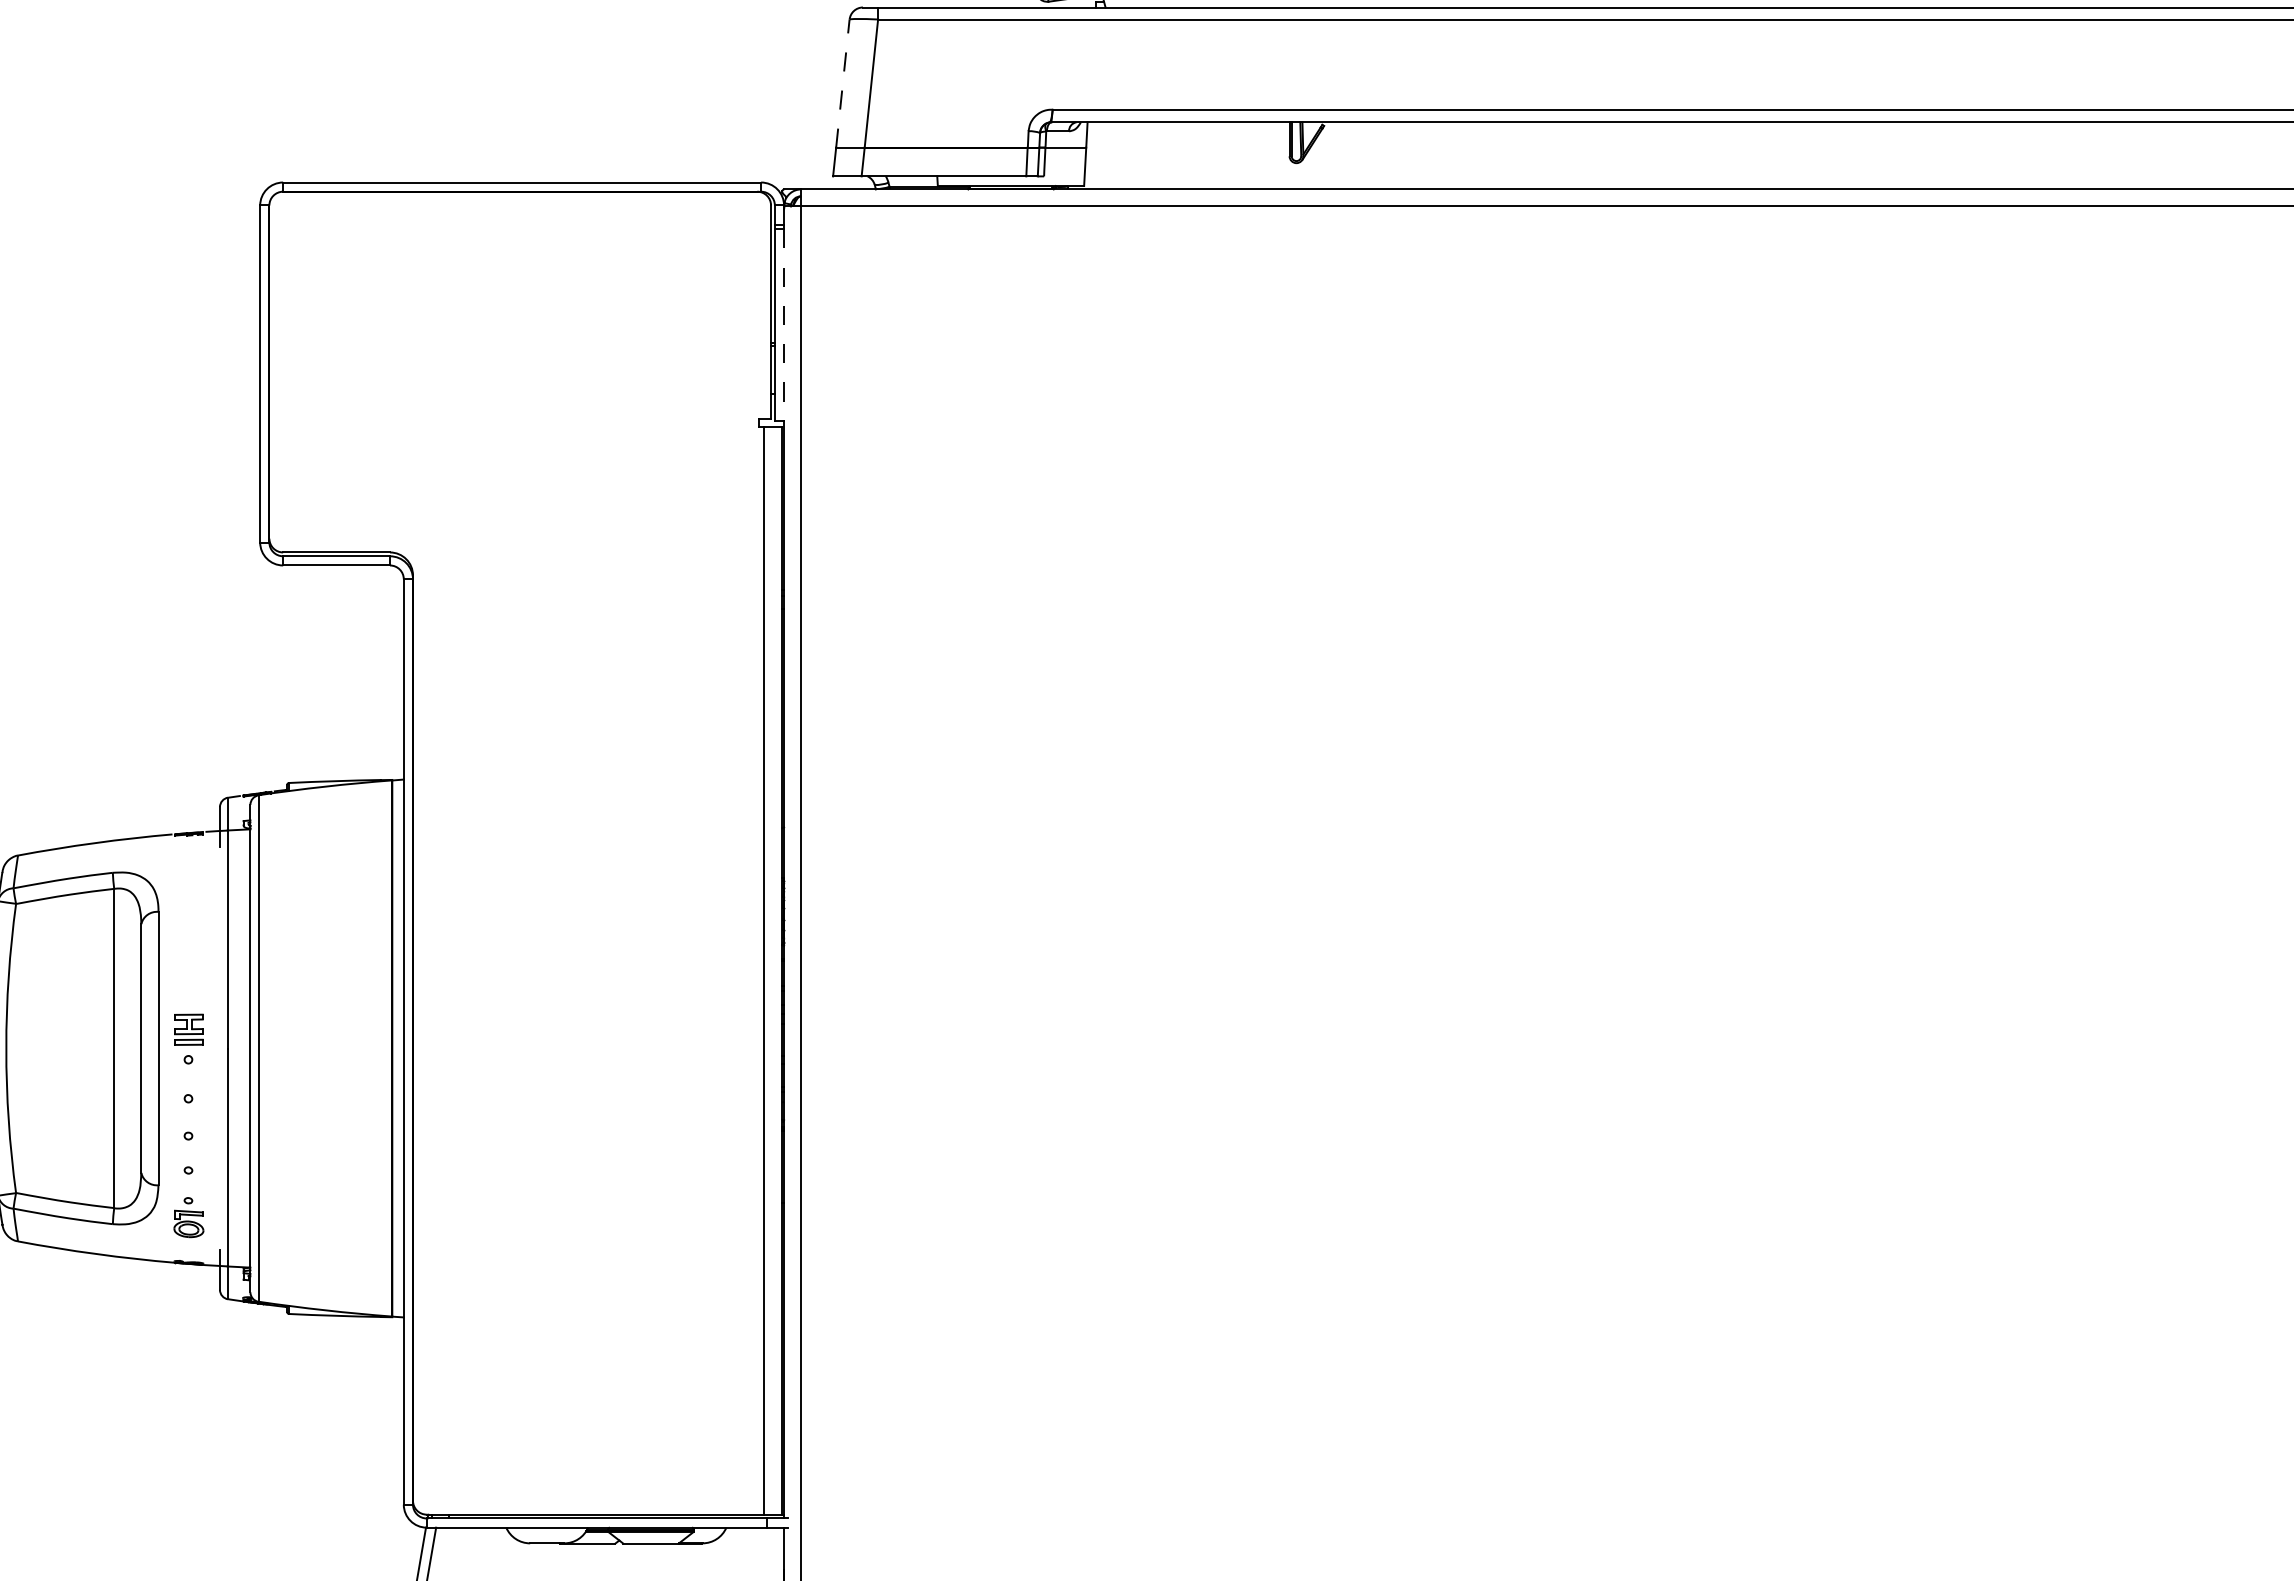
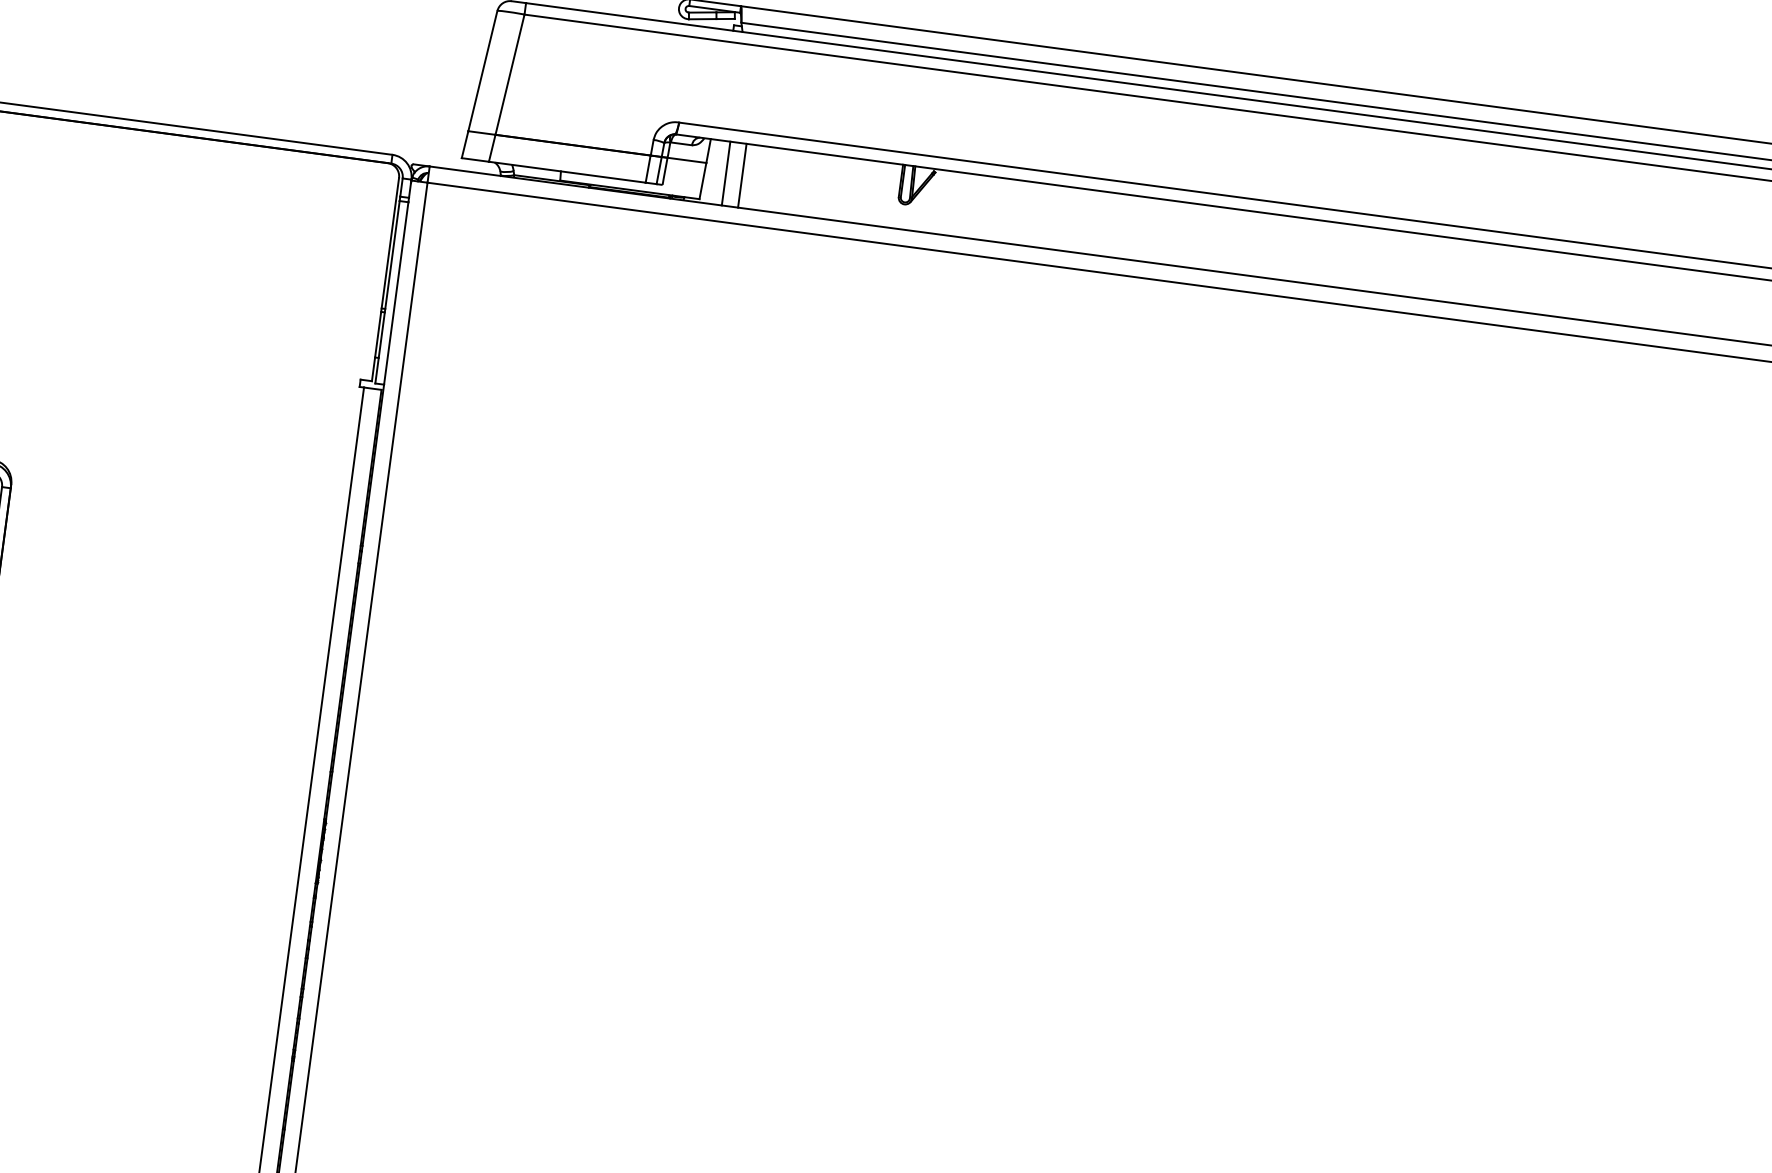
line: (842, 83) -> (482, 70), dashed -> solid
line: (1108, 155) -> (726, 173), added
line: (1125, 155) -> (742, 175), added
line: (784, 325) -> (396, 293), dashed -> solid

